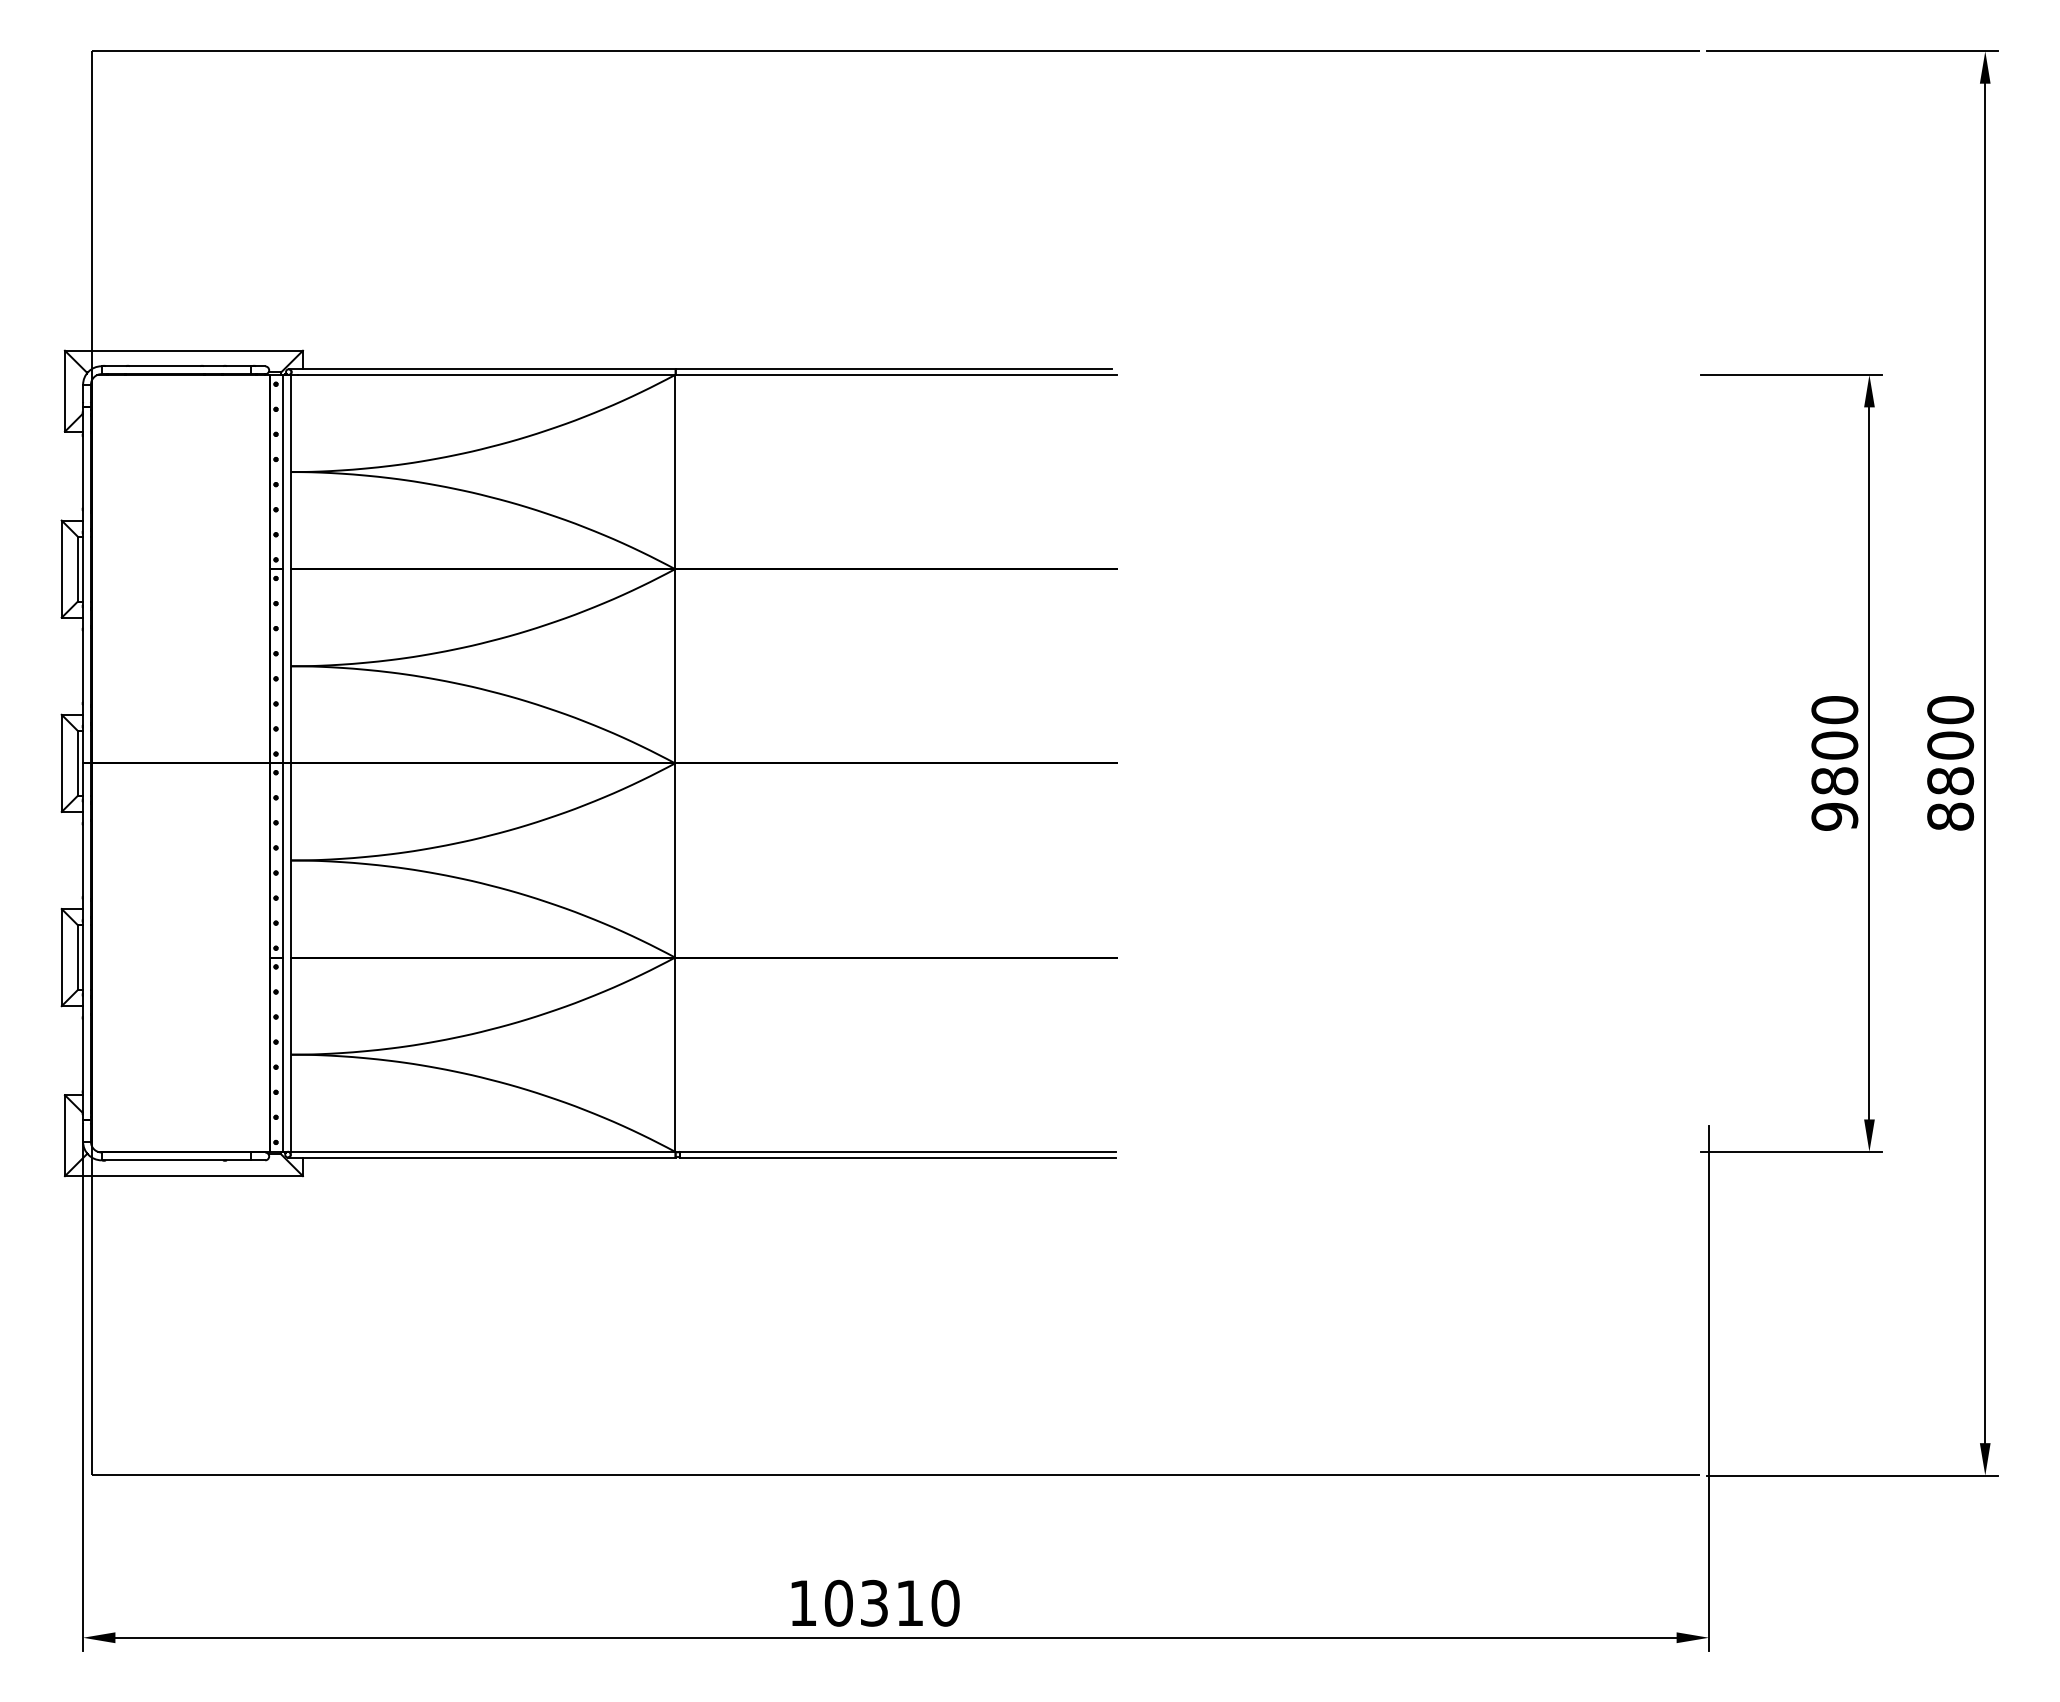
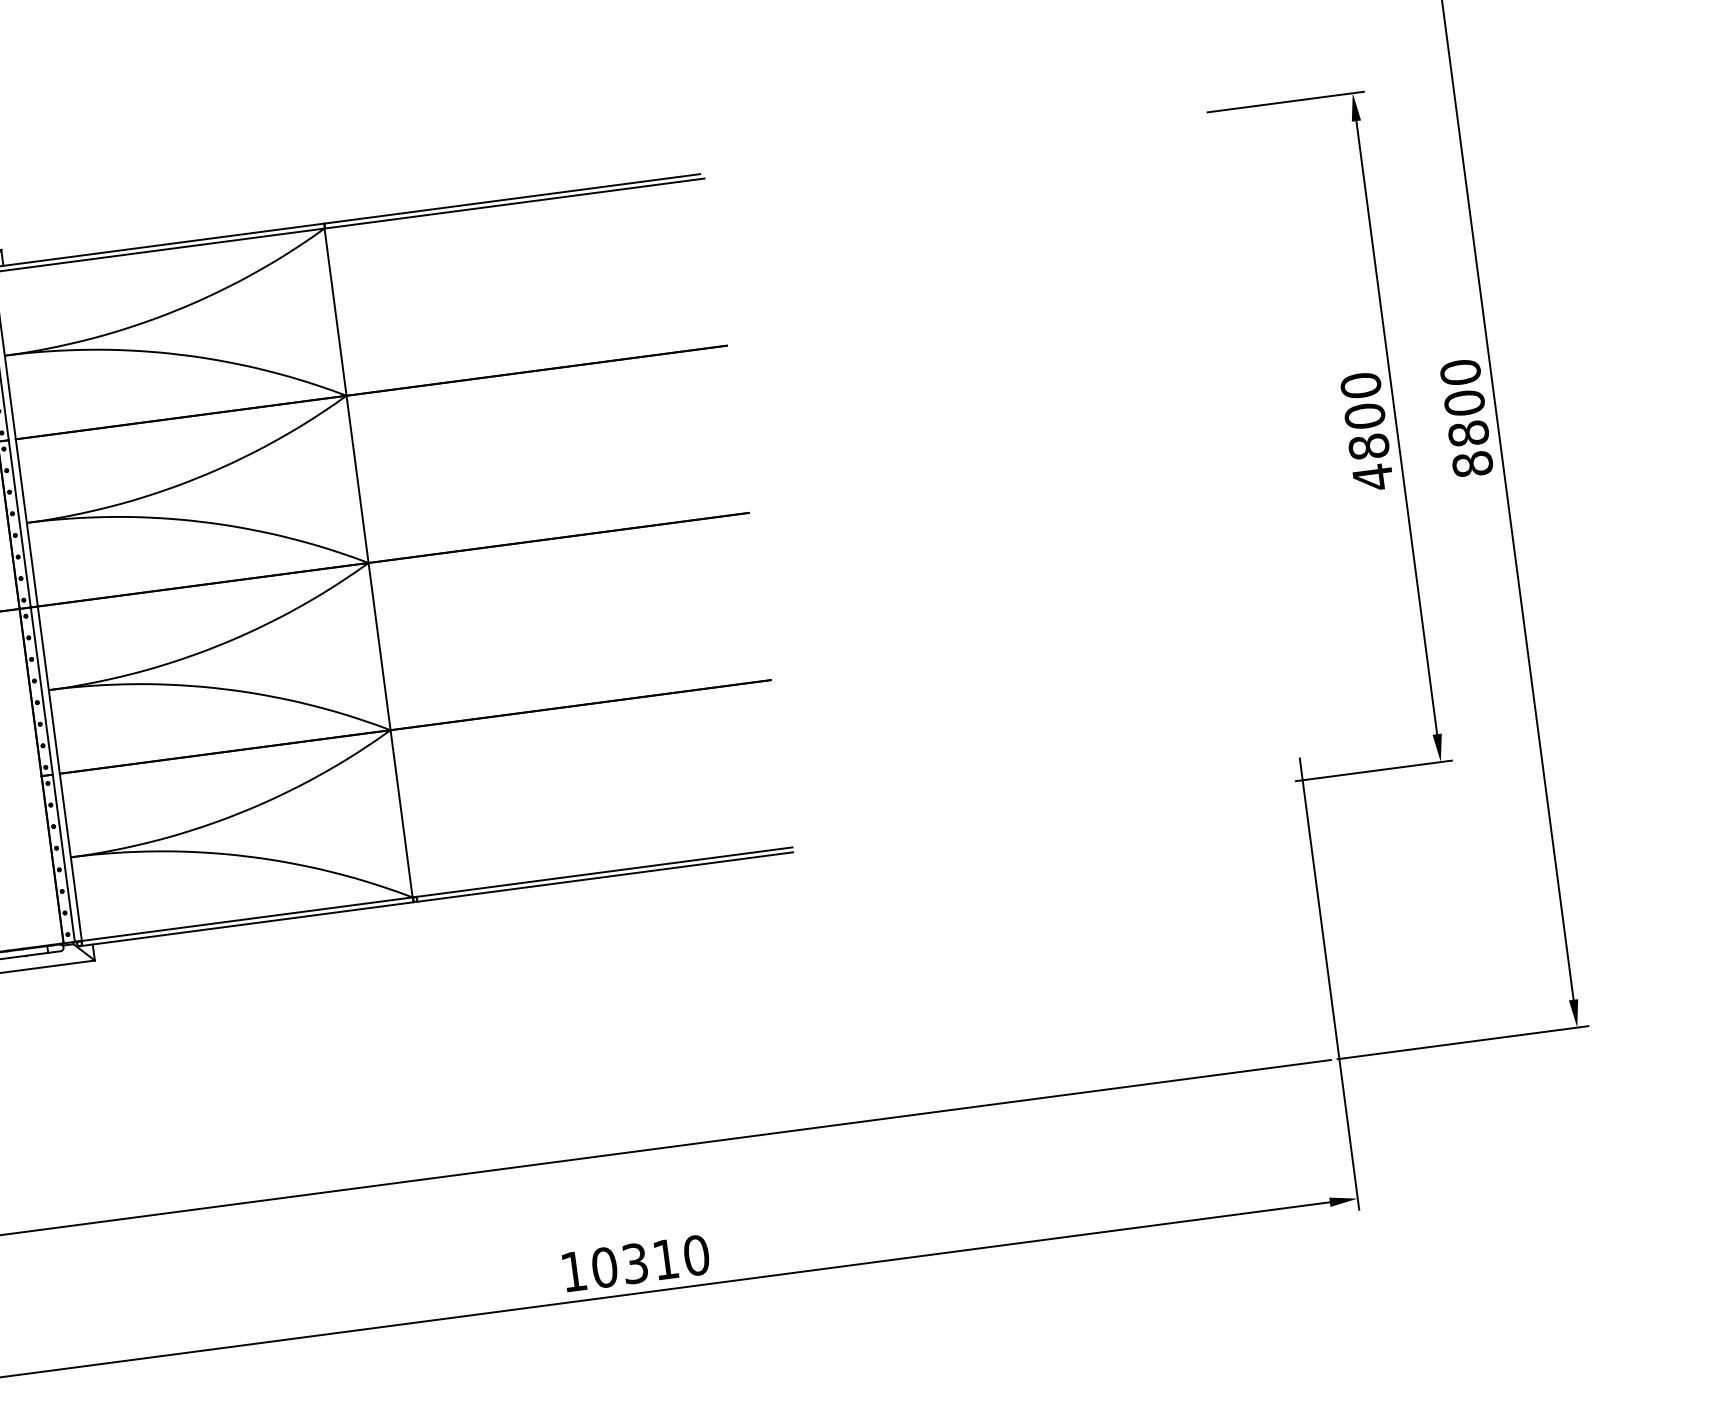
text: (1834, 816) -> (1372, 477), 9800 -> 4800

